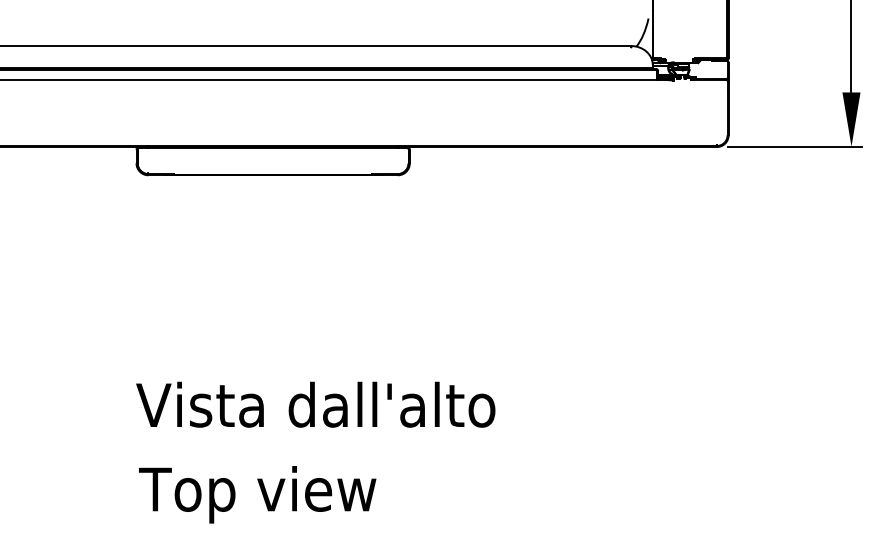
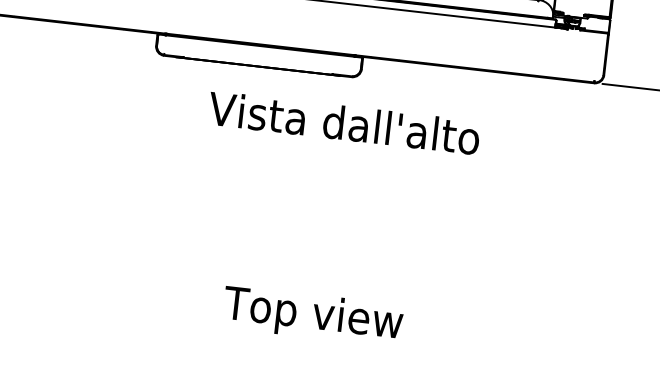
text: (315, 404) -> (344, 122), moved
text: (257, 494) -> (312, 316), moved

